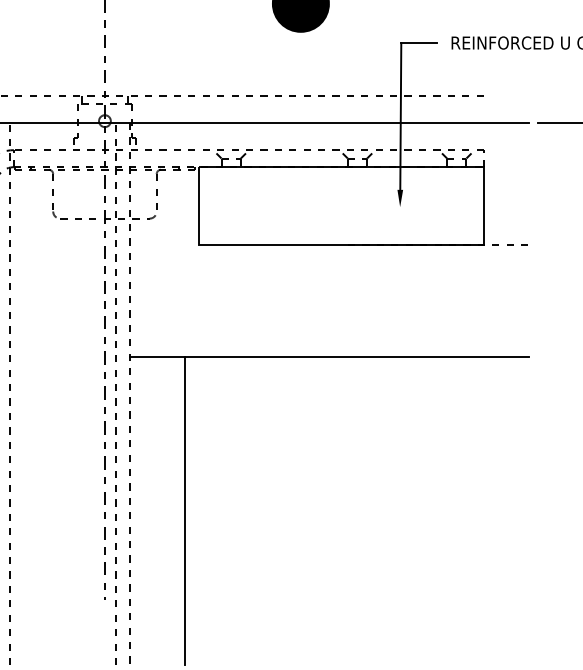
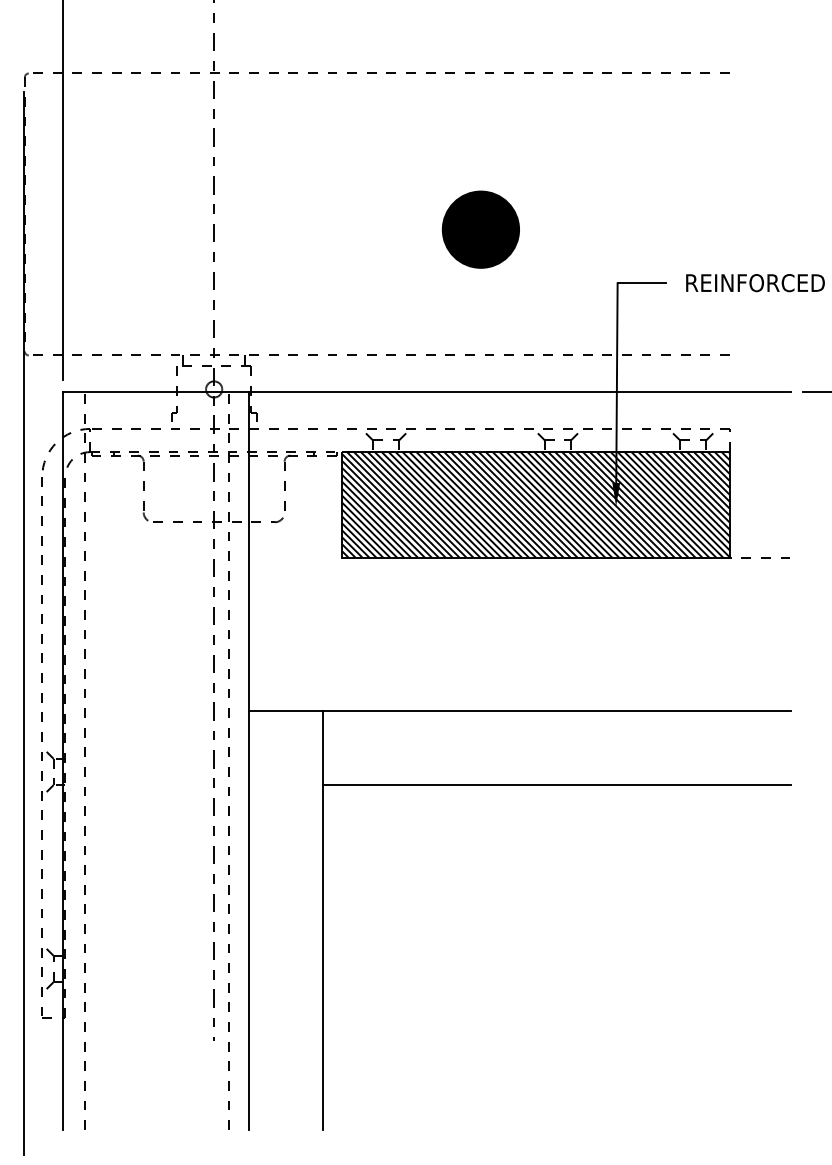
hatch: (340, 205) -> (535, 504), added
line: (130, 394) -> (248, 761), dashed -> solid
line: (357, 411) -> (557, 784), added

